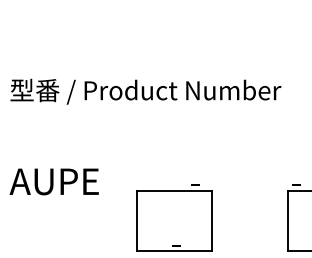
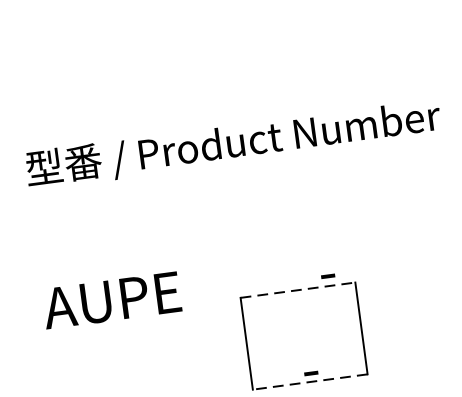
line: (174, 191) -> (297, 290), solid -> dashed
line: (174, 251) -> (309, 382), solid -> dashed

